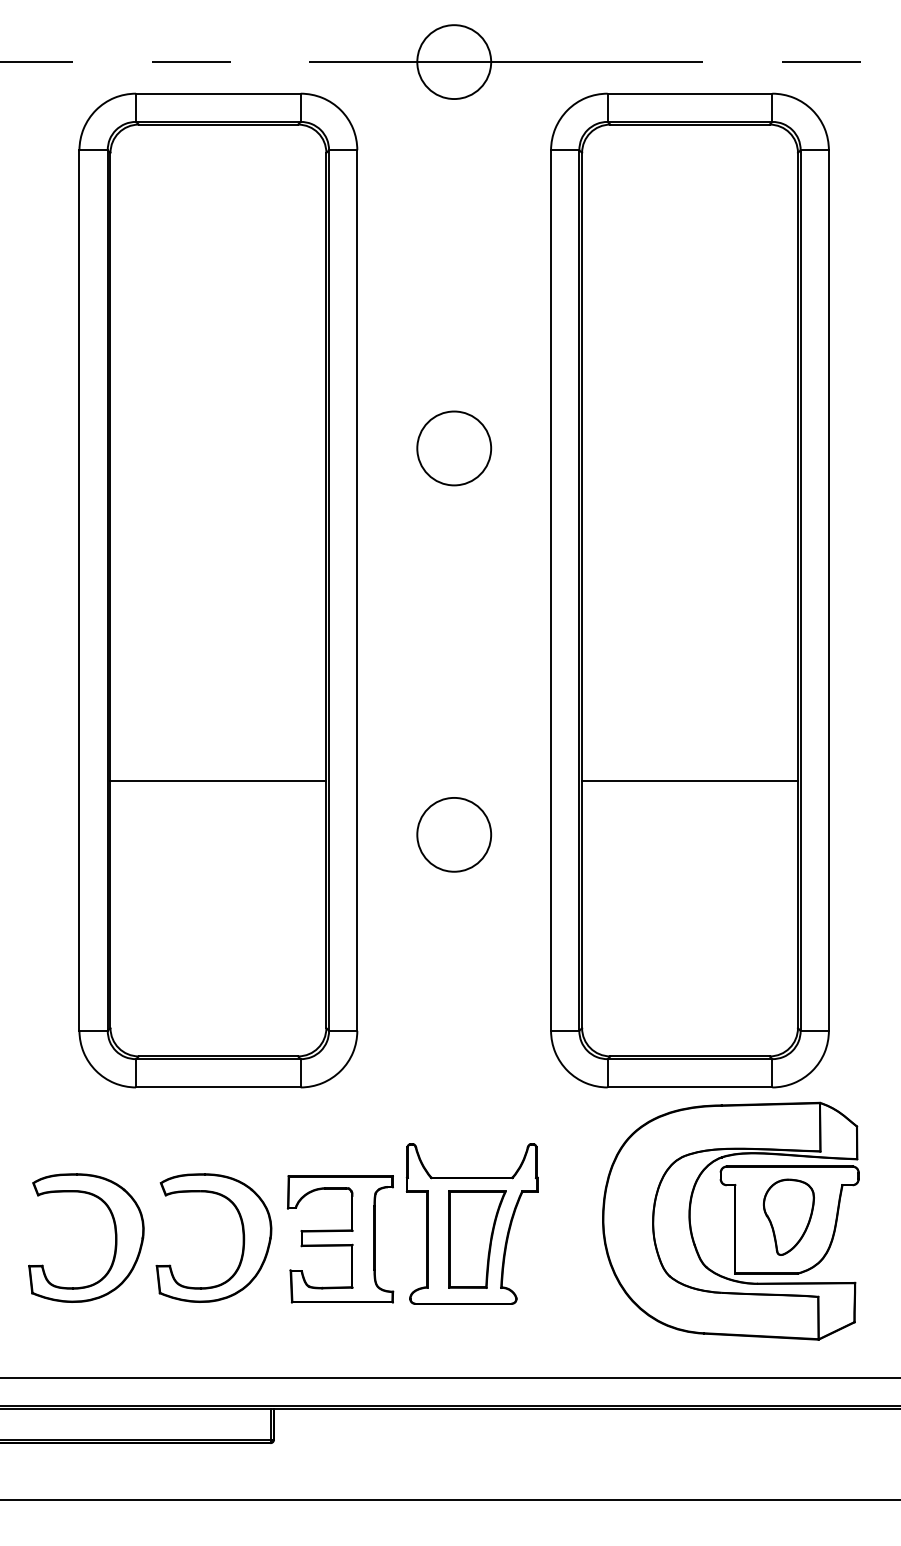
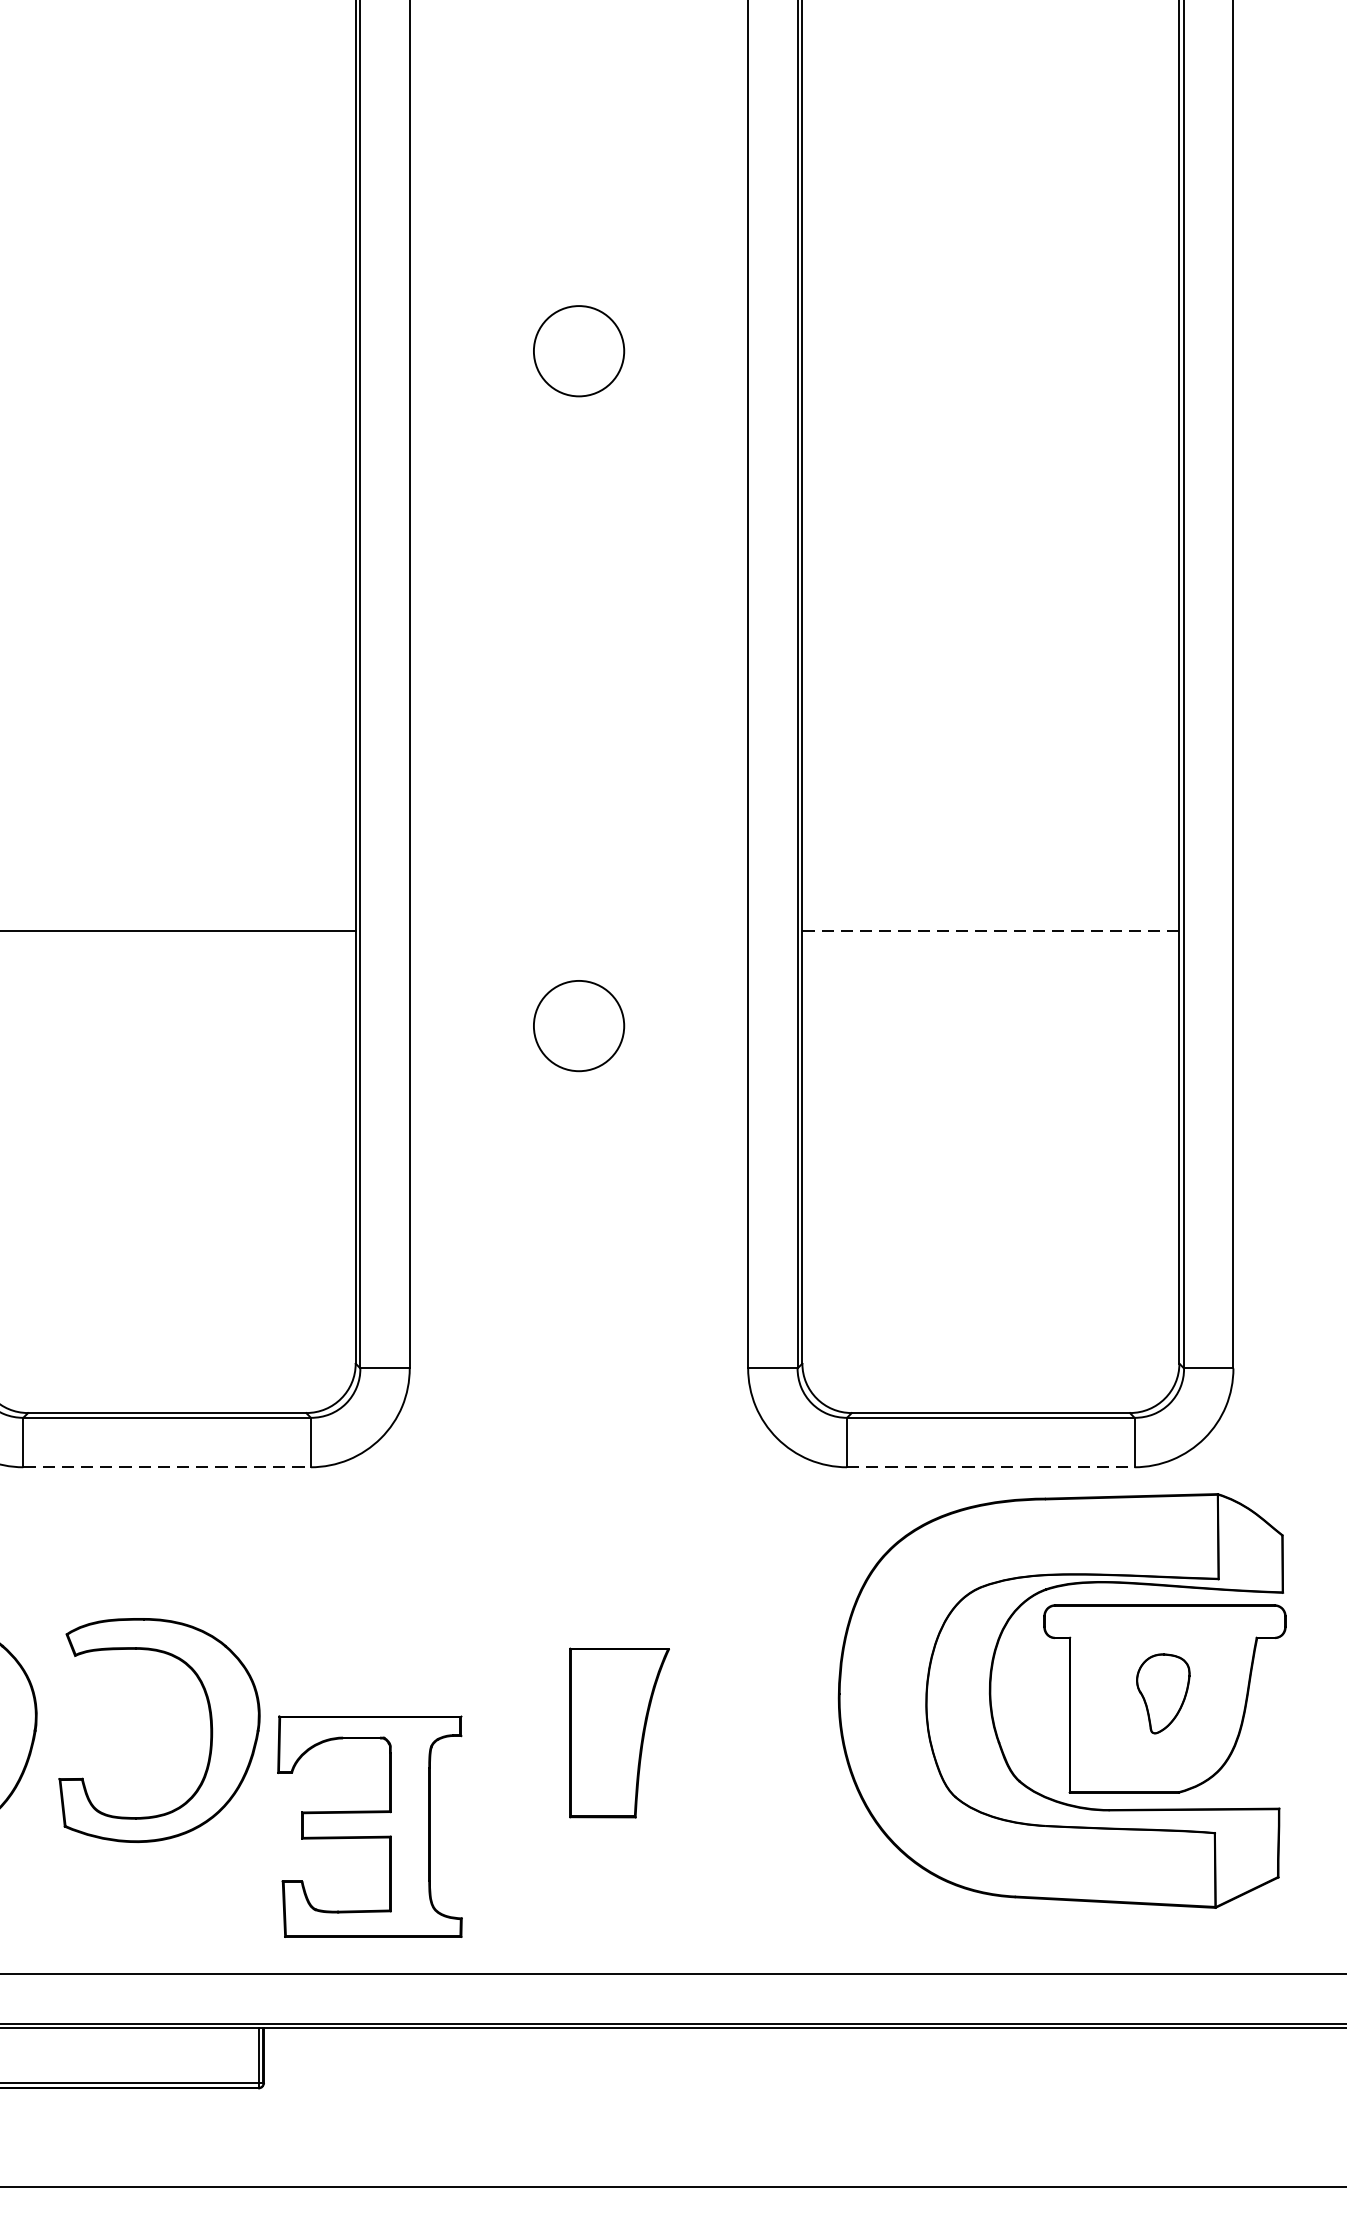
circle: (454, 448) -> (579, 351), size x0.7
line: (690, 780) -> (991, 931), solid -> dashed
circle: (454, 834) -> (579, 1025), size x0.7
line: (218, 1087) -> (167, 1467), solid -> dashed
line: (690, 1087) -> (991, 1467), solid -> dashed
part: (788, 1216) -> (1162, 1692), size x0.6
part: (471, 1223) -> (609, 1704), removed
part: (340, 1239) -> (369, 1827), moved

